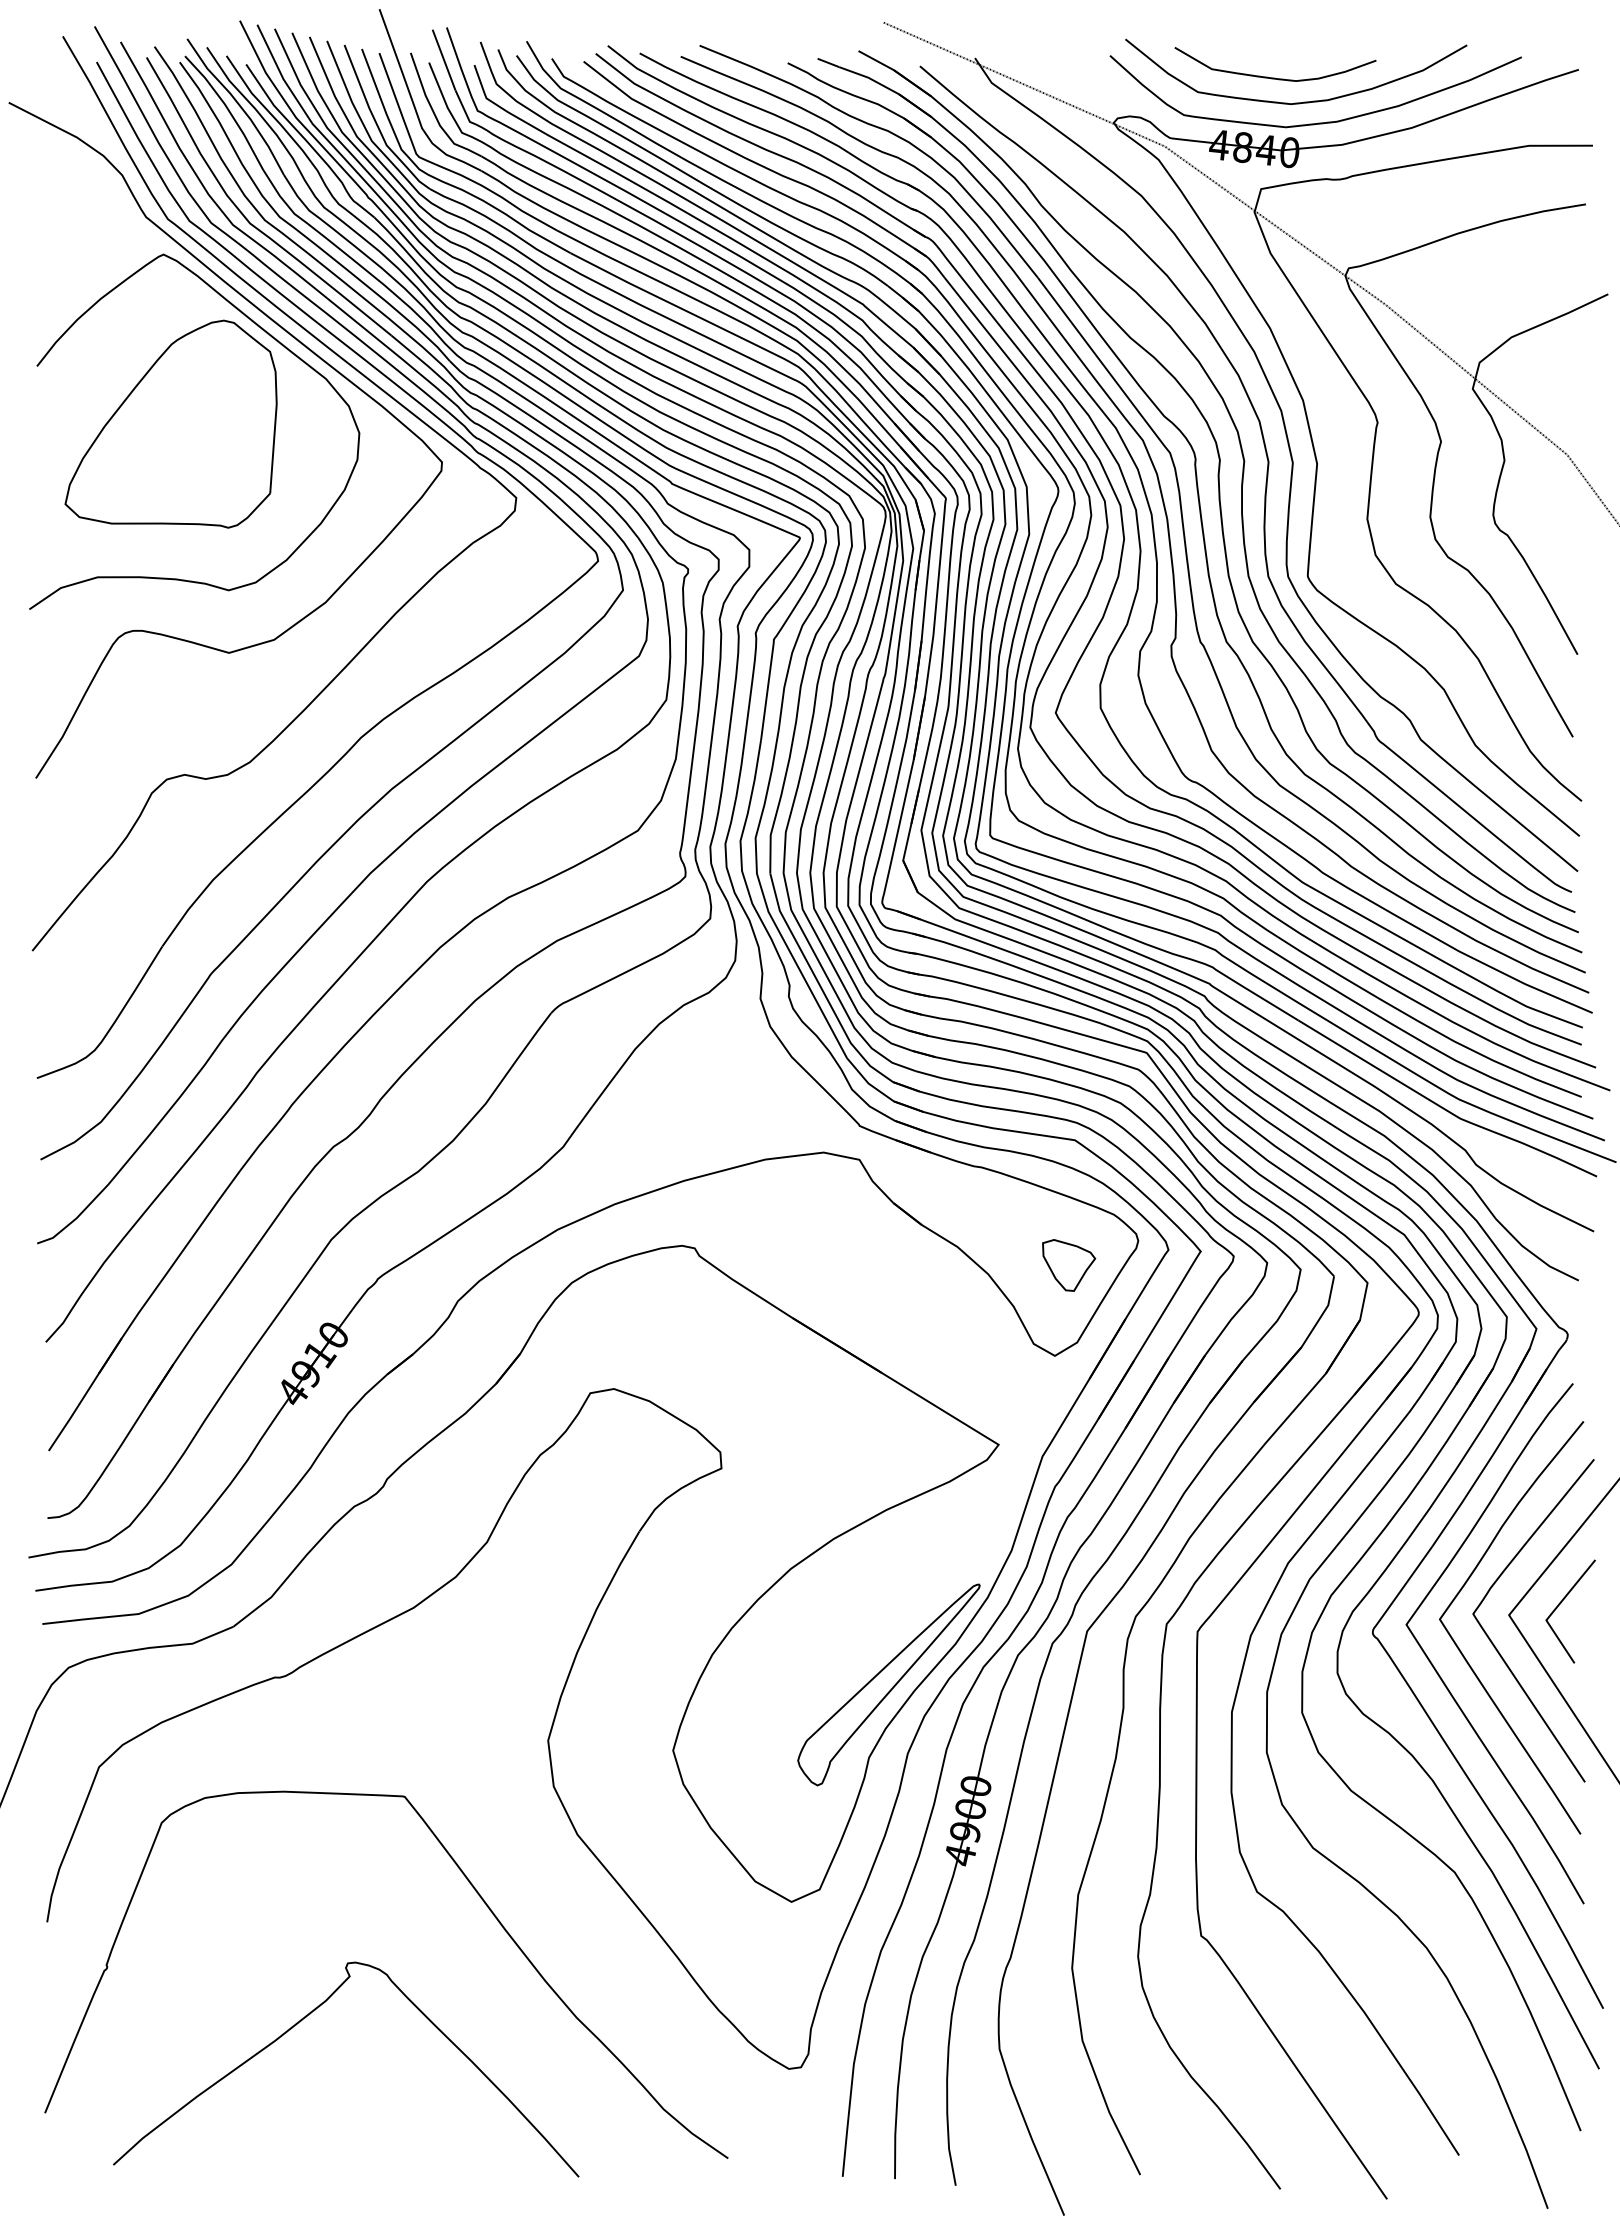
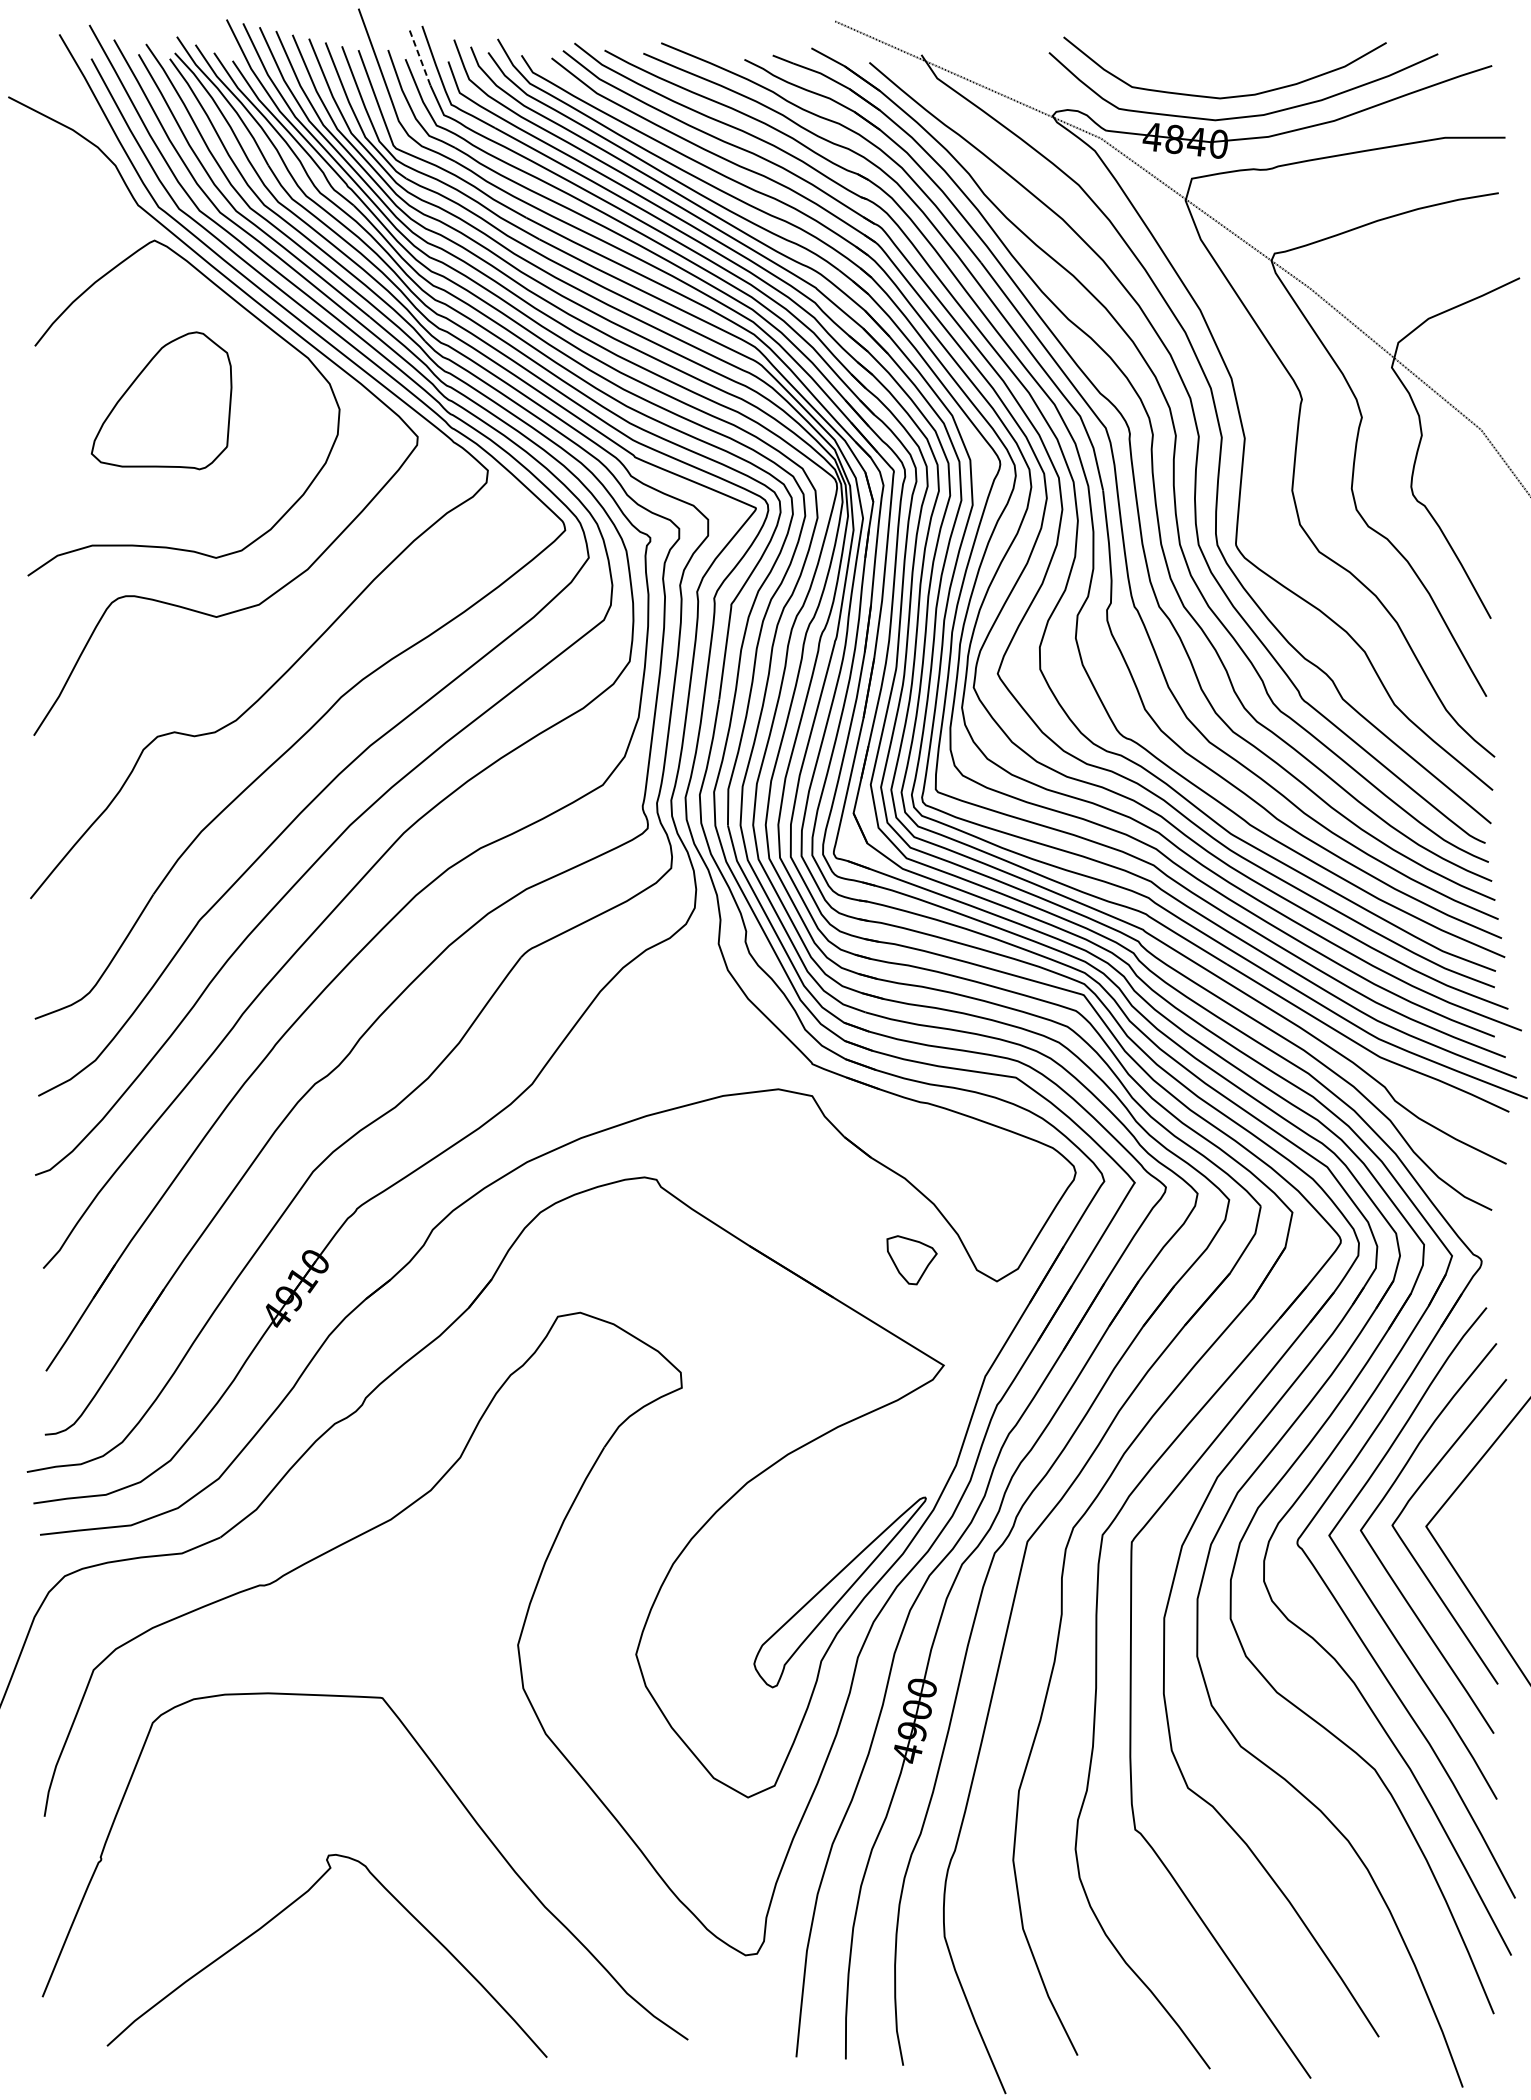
line: (443, 59) -> (419, 56), solid -> dashed
curve: (1275, 77) -> (1205, 73), removed
part: (170, 423) -> (161, 400), size x0.7
part: (1069, 1265) -> (912, 1260), moved
curve: (1562, 1602) -> (1476, 1514), removed

